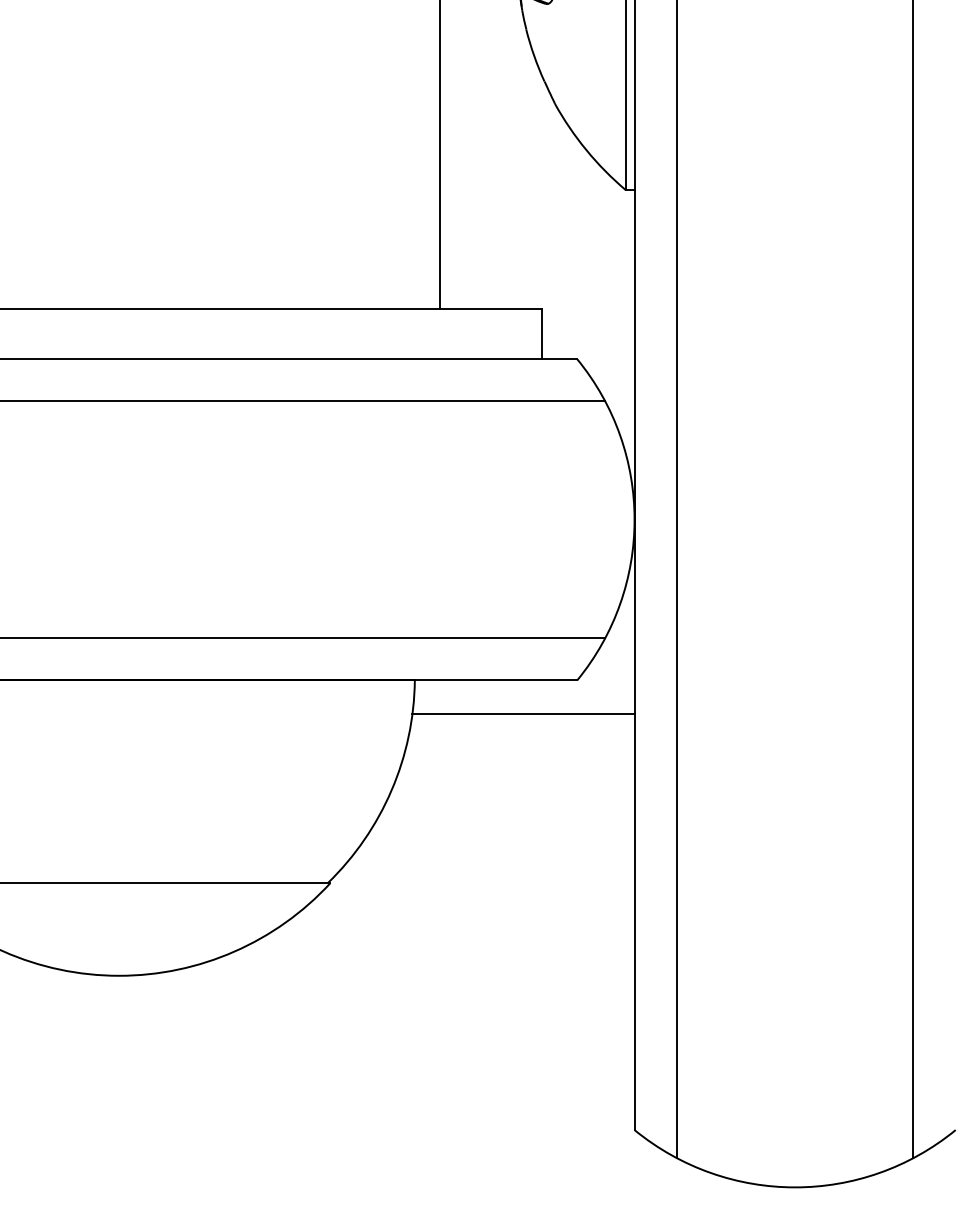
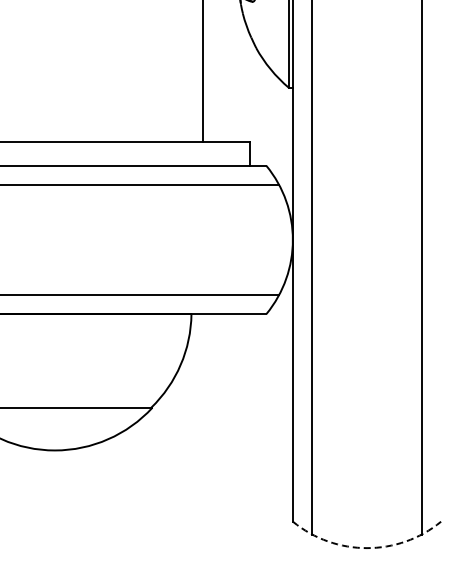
line: (523, 713) -> (241, 329), removed
arc: (796, 1188) -> (367, 548), solid -> dashed

